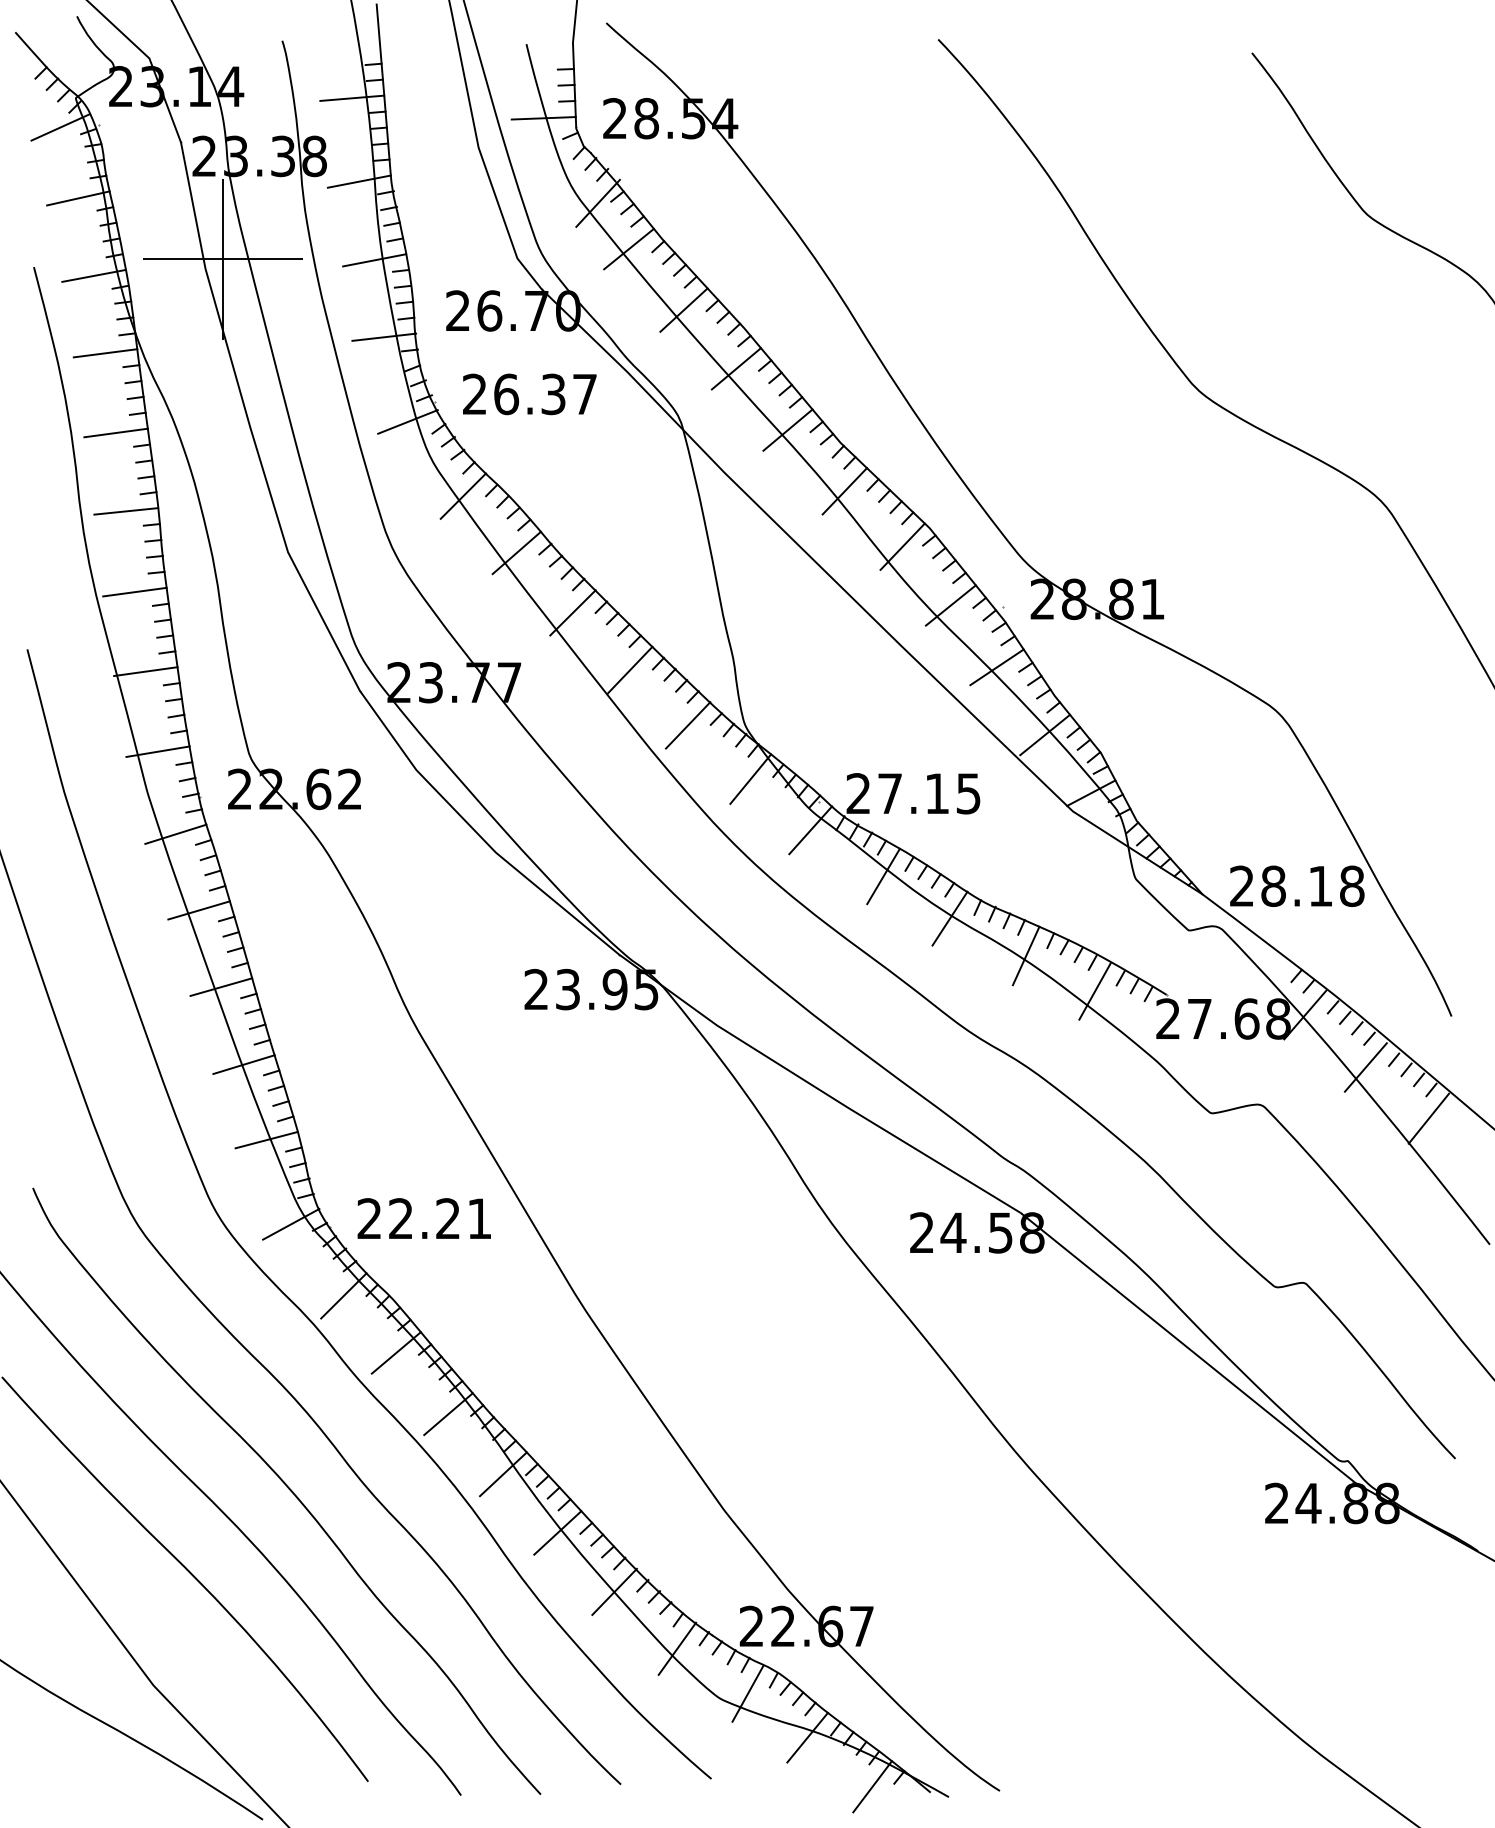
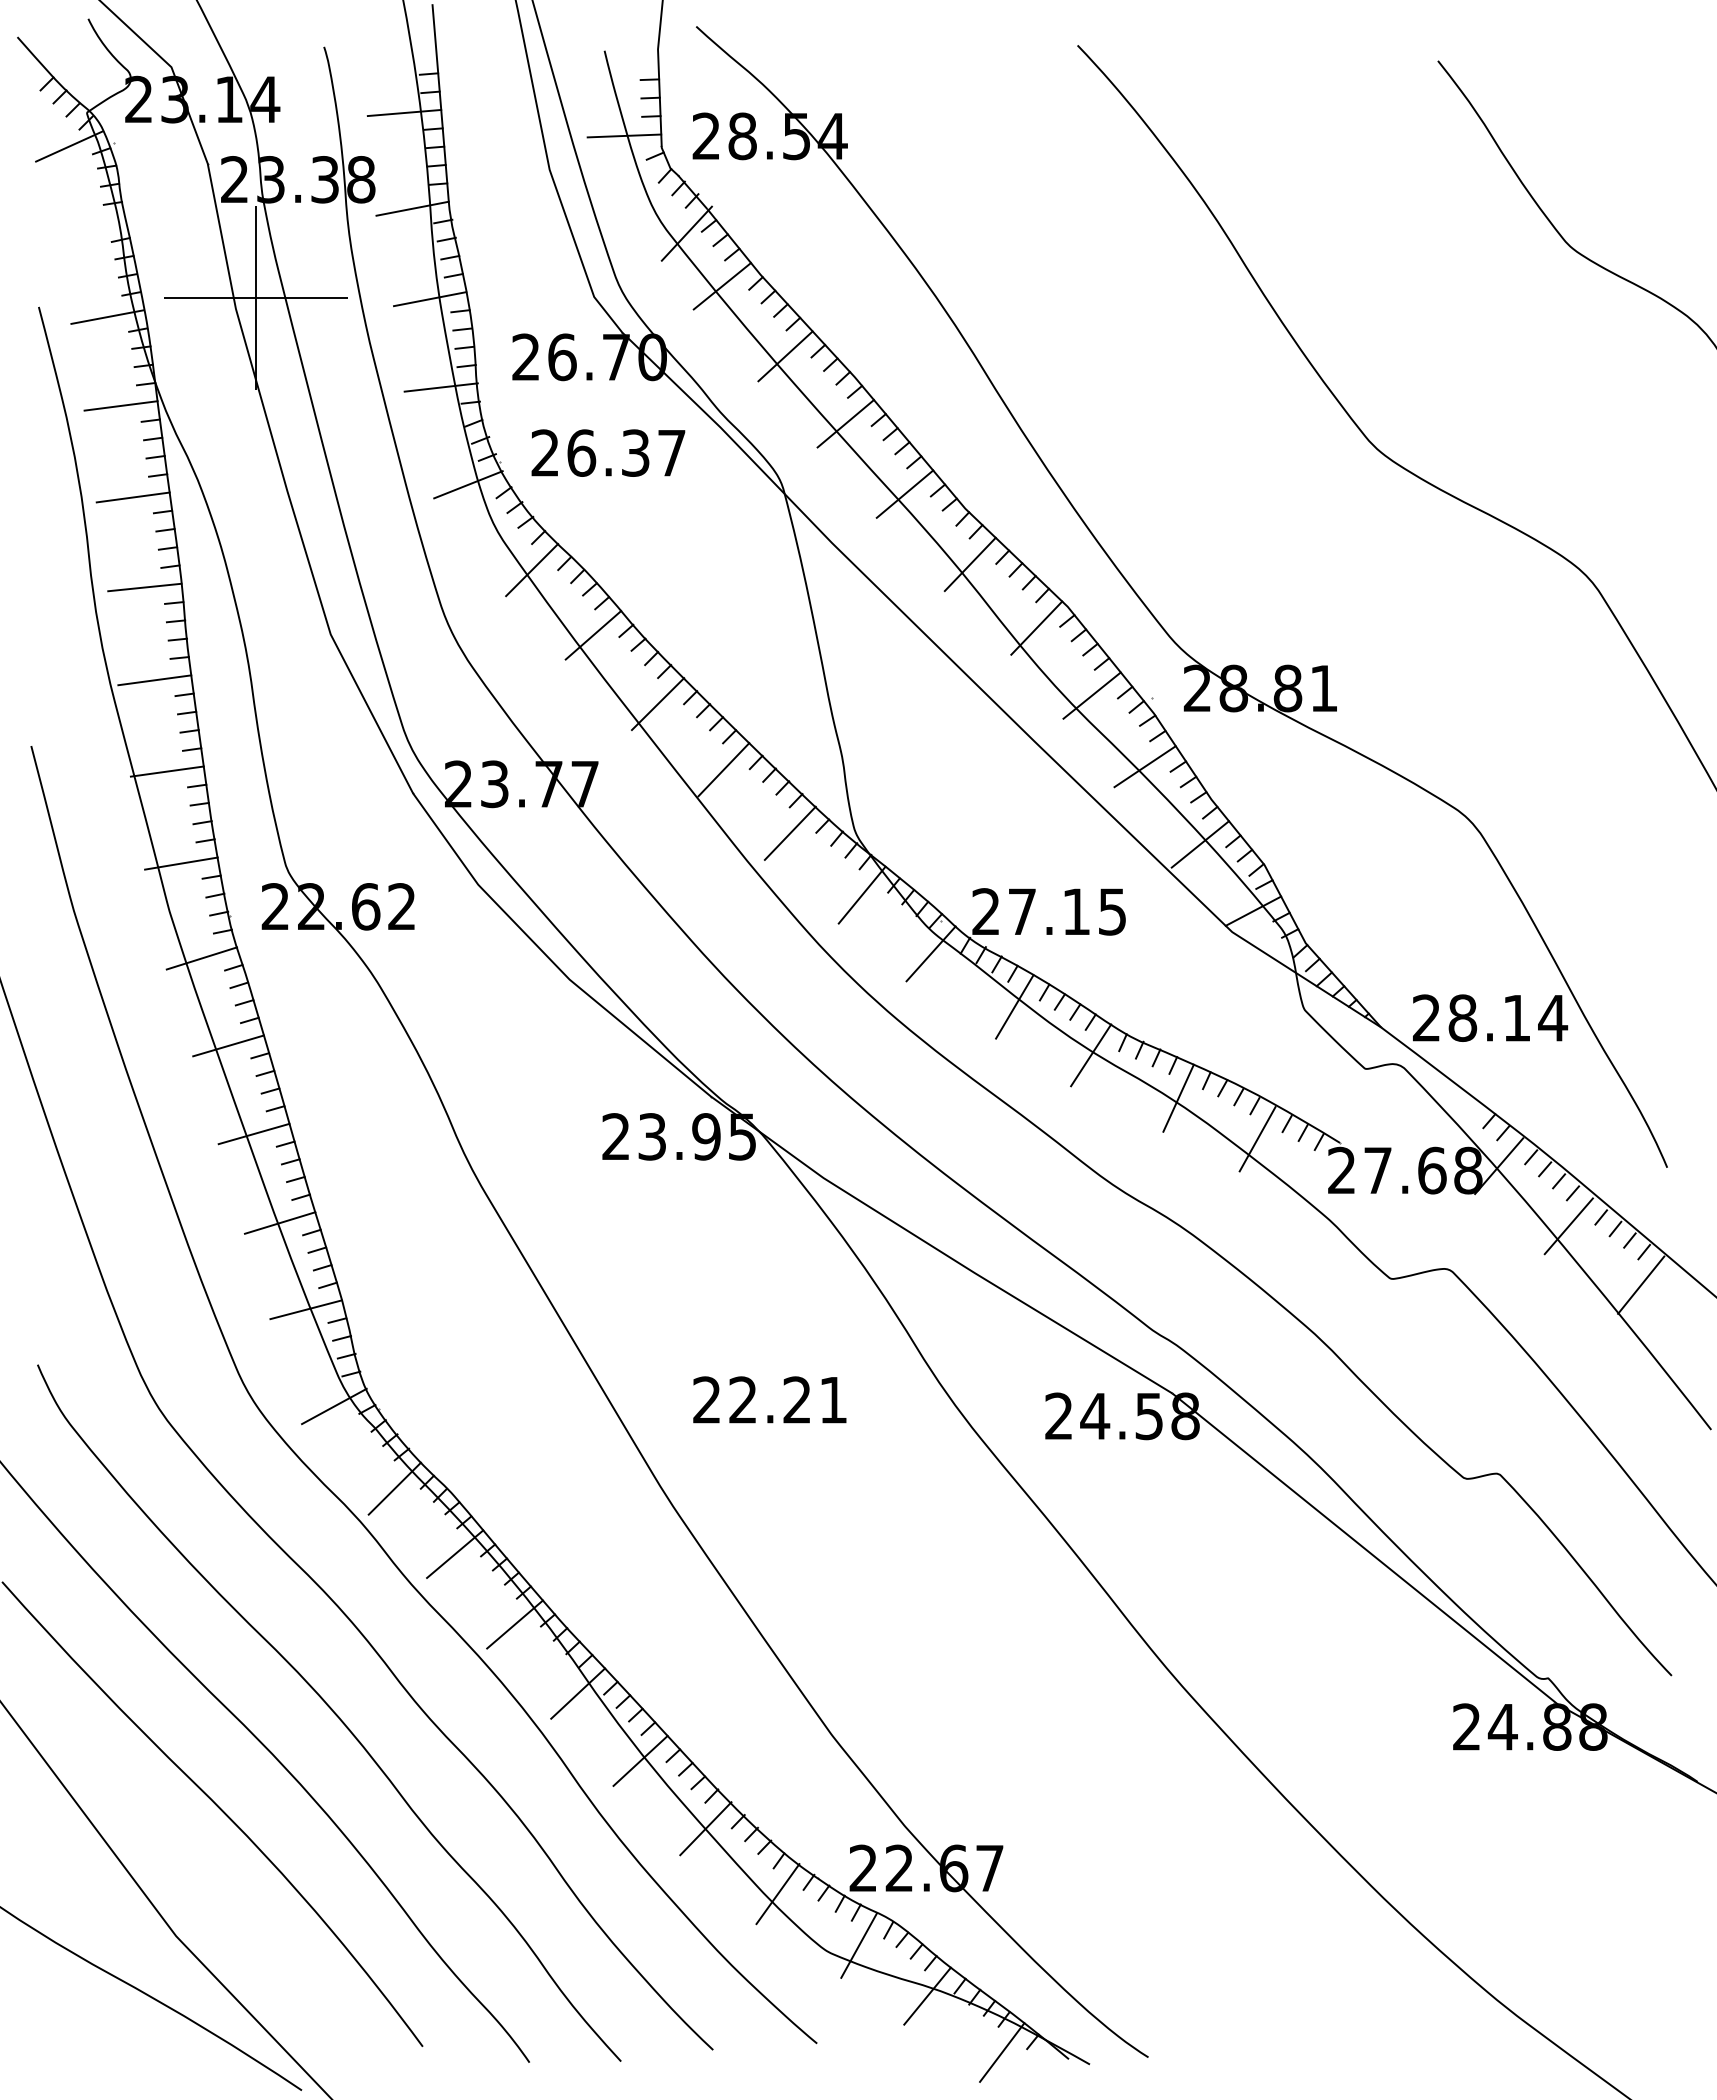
line: (78, 198) -> (90, 228), removed
text: (1352, 886) -> (1553, 1018), 28.18 -> 28.14
text: (423, 1218) -> (768, 1399), moved

